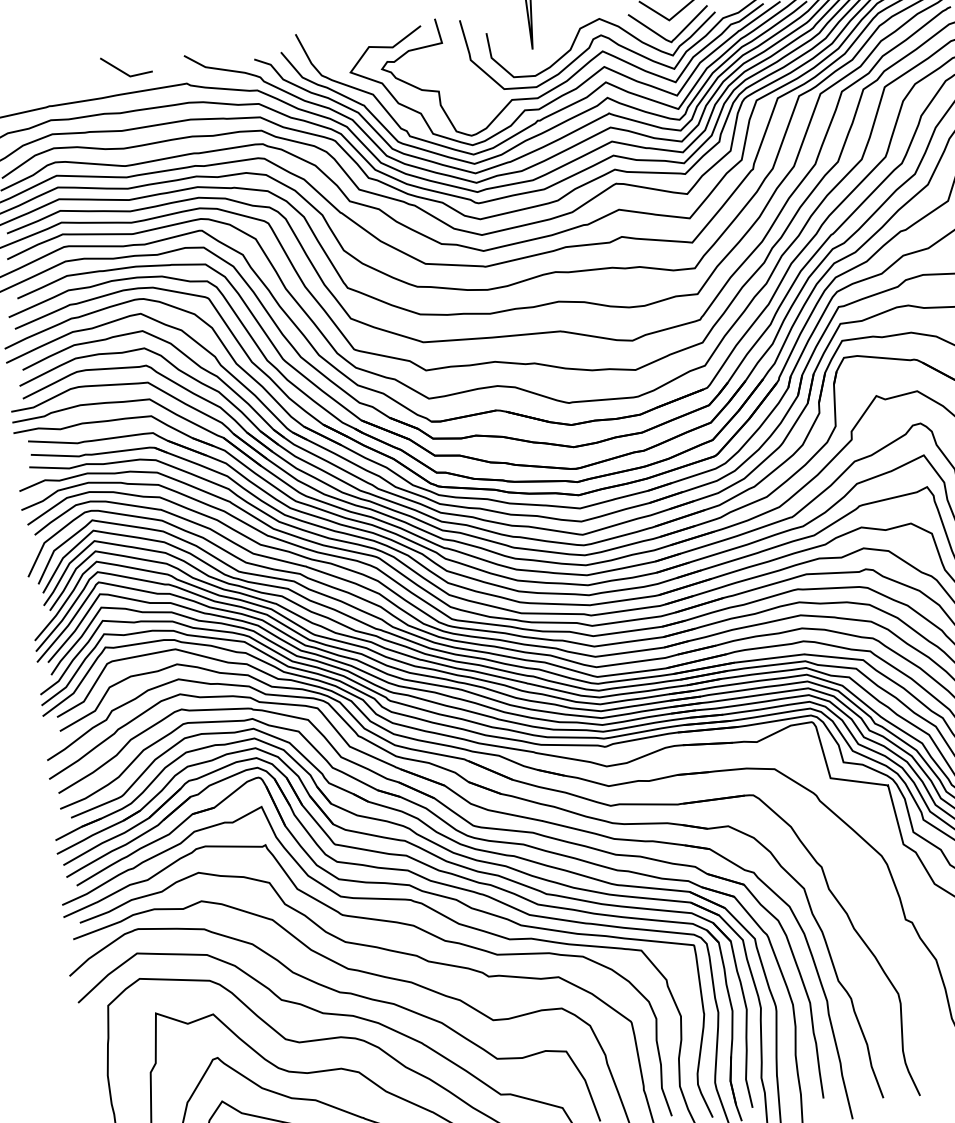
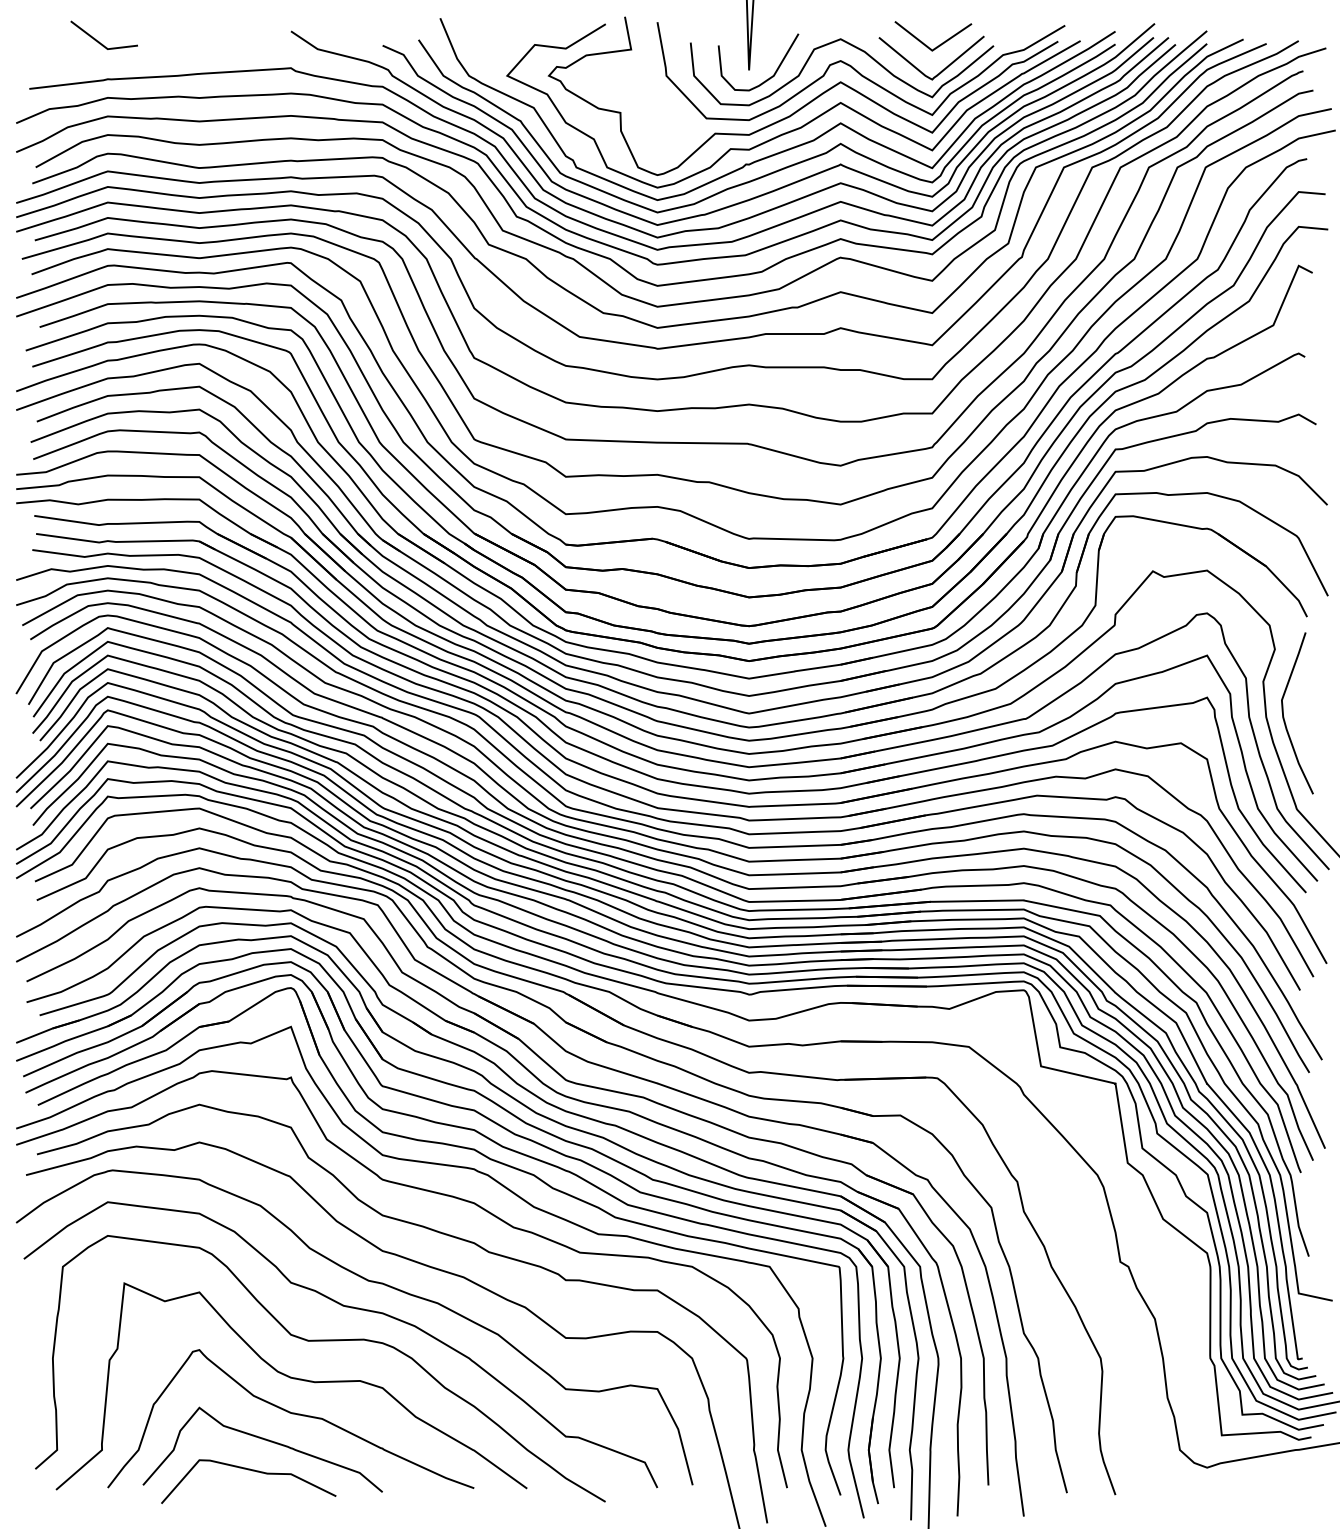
curve: (548, 53) -> (769, 77), added
line: (122, 70) -> (98, 40), moved

